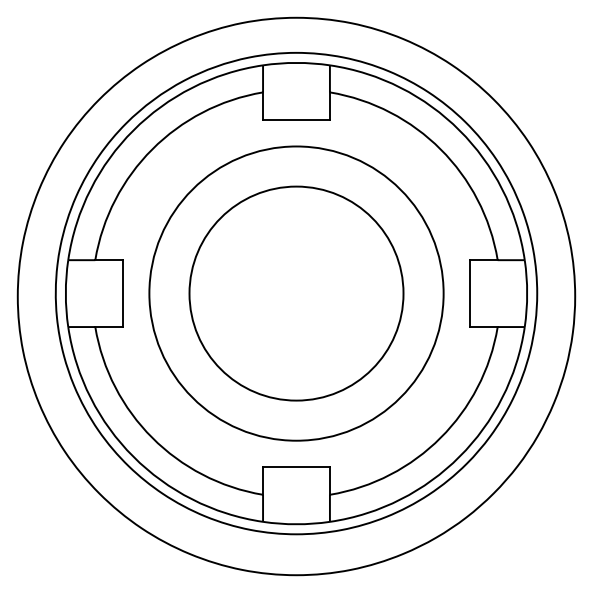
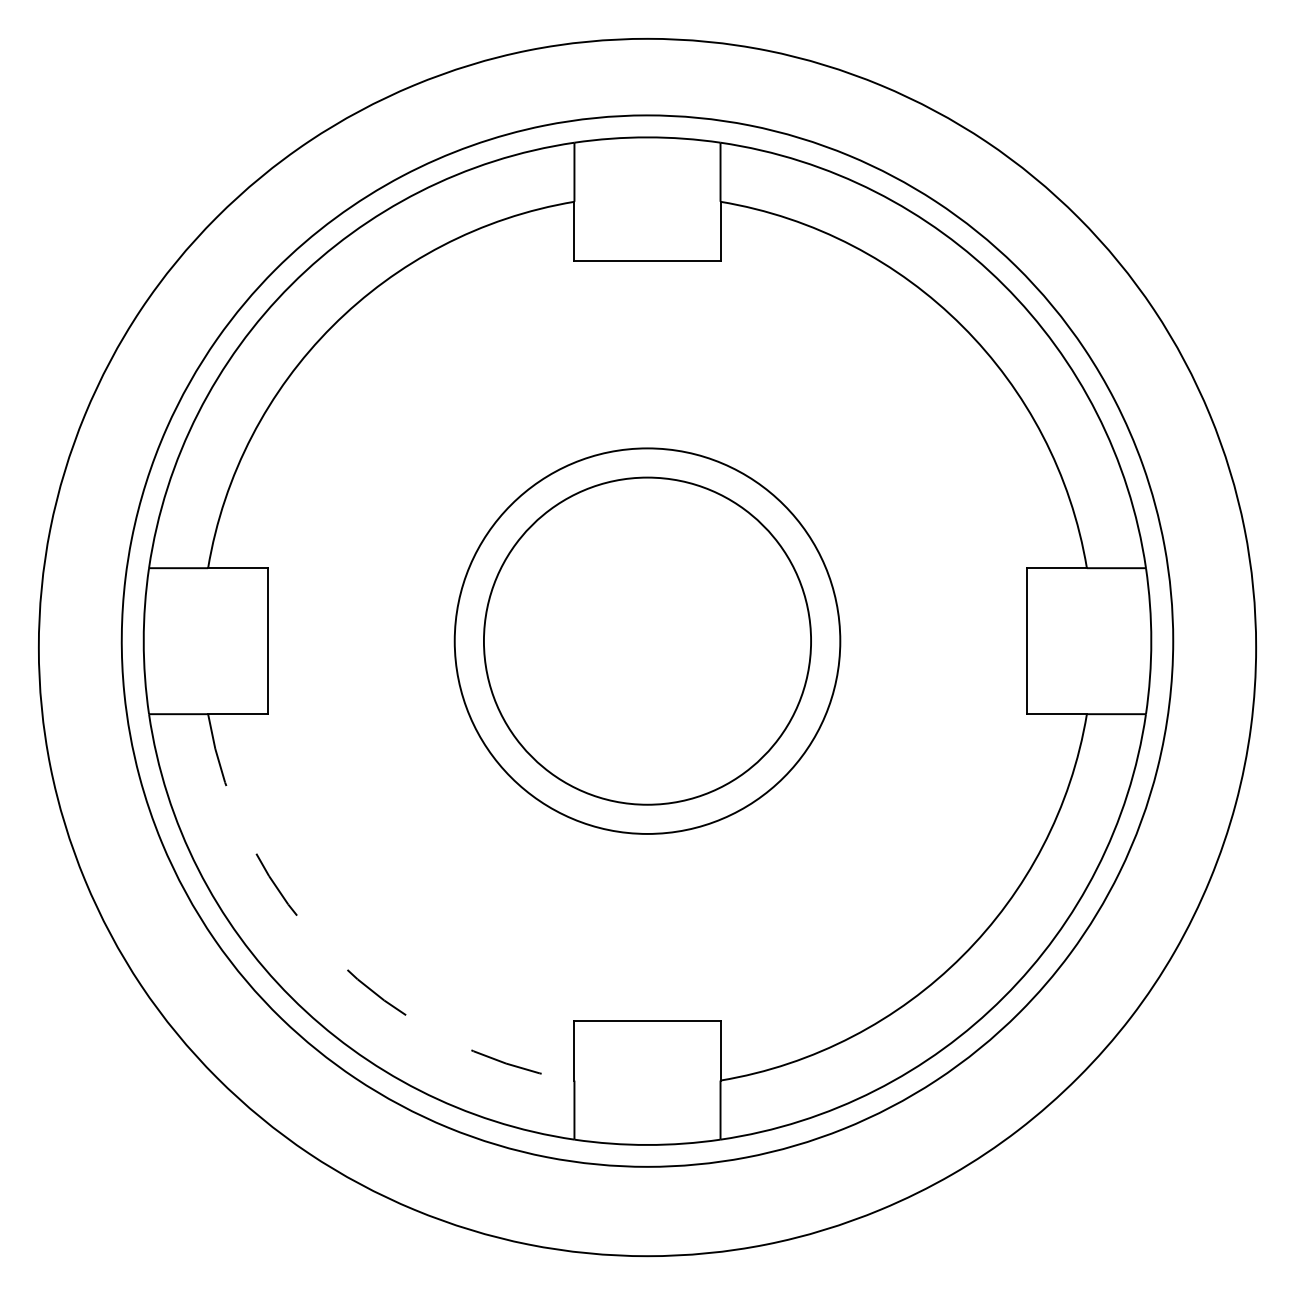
circle: (296, 293) -> (647, 640), size x0.6
circle: (296, 293) -> (647, 640), size x0.7
arc: (152, 437) -> (333, 955), solid -> dashed

